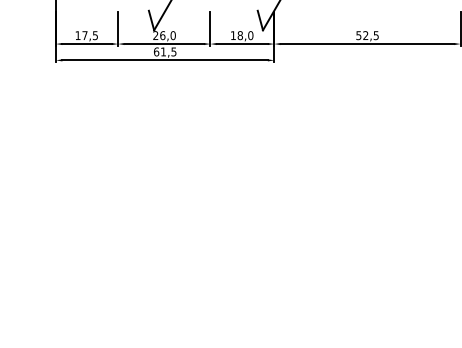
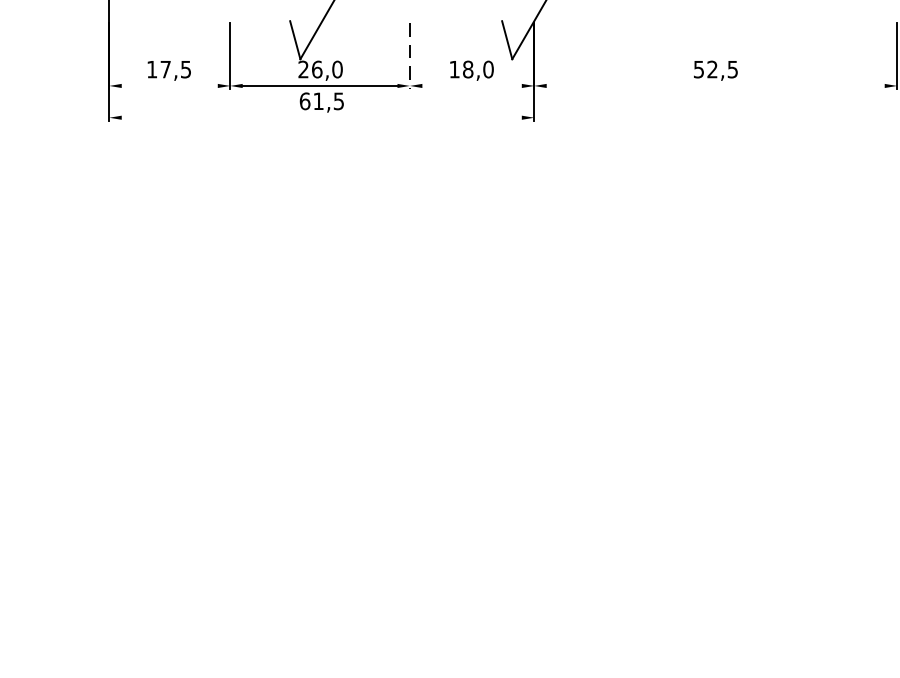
line: (210, 28) -> (410, 55), solid -> dashed
line: (86, 44) -> (168, 86), removed
line: (241, 44) -> (470, 86), removed
line: (367, 44) -> (715, 86), removed
line: (164, 60) -> (320, 117), removed

